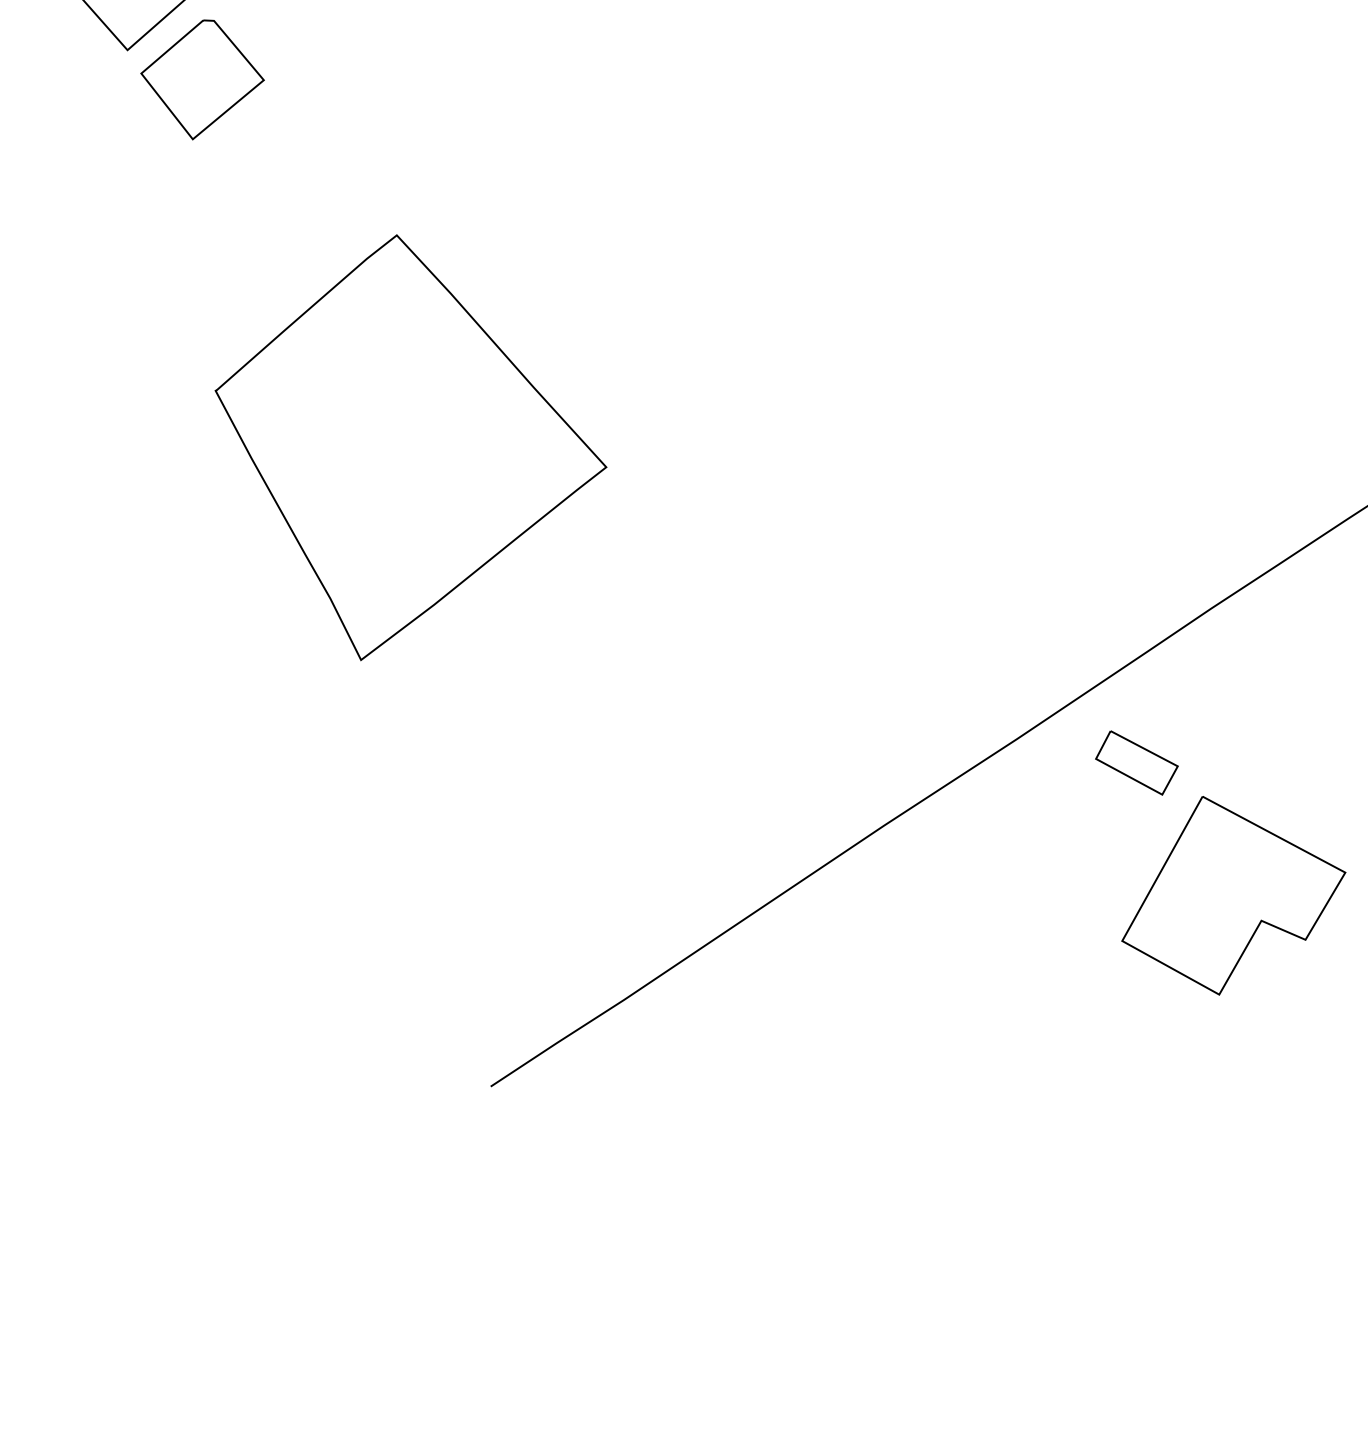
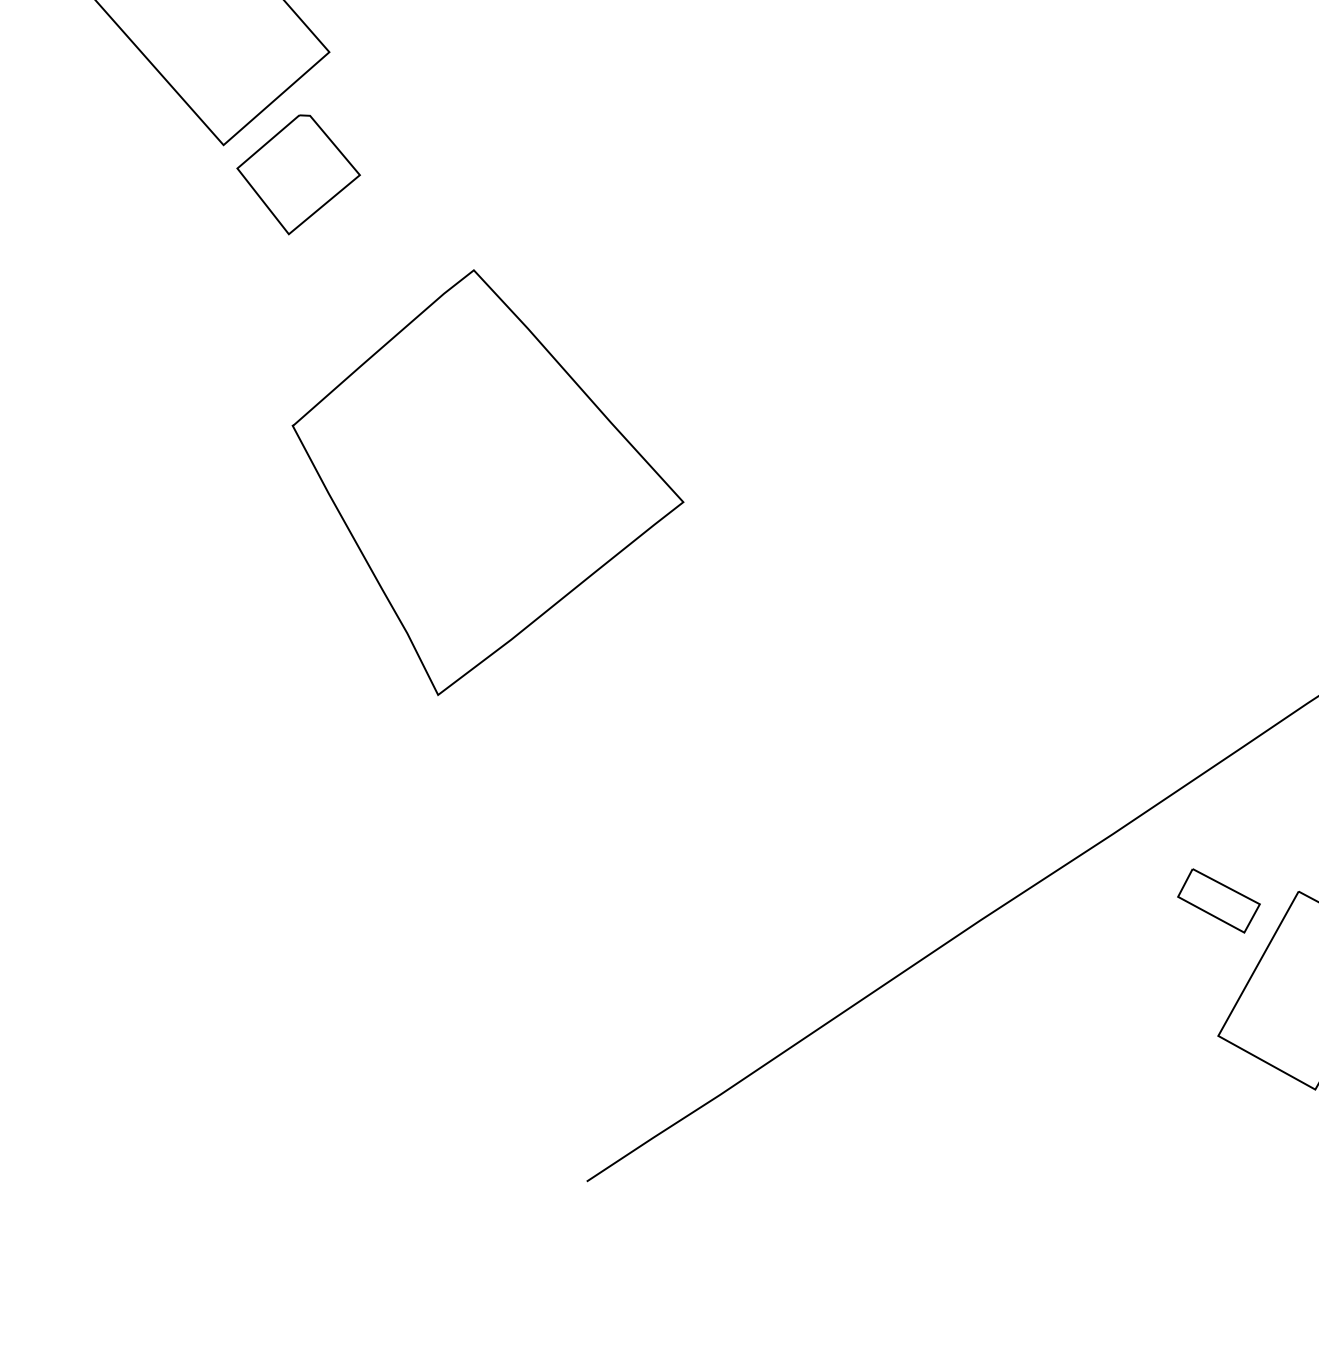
curve: (505, 357) -> (582, 392), moved
part: (1136, 762) -> (1218, 900), moved

